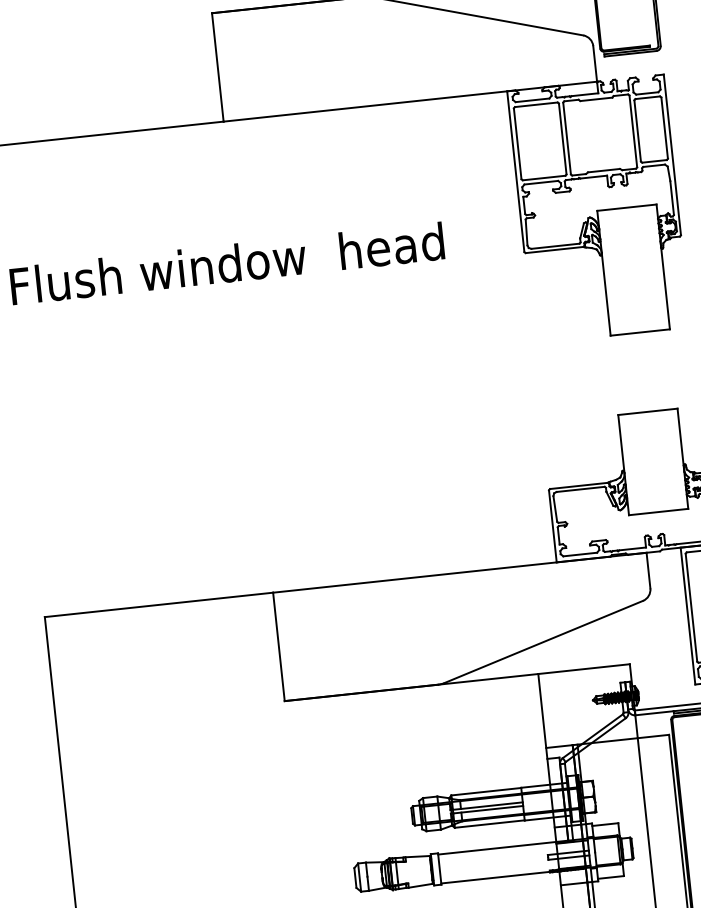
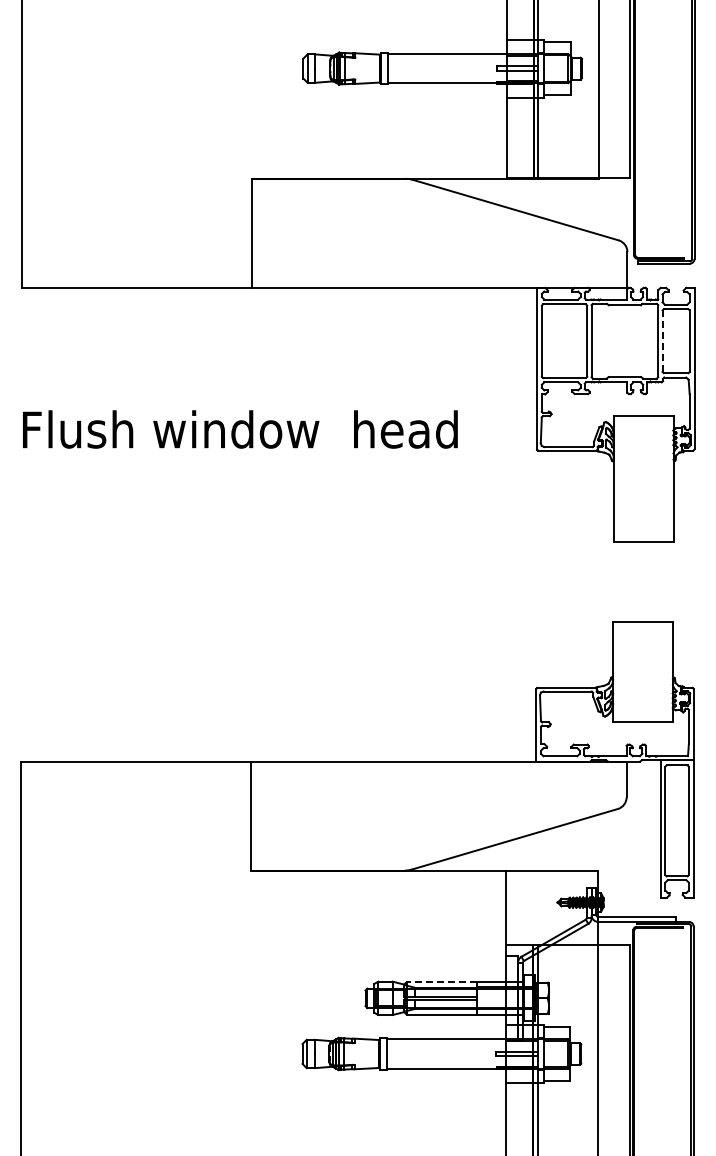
line: (637, 131) -> (662, 341), solid -> dashed
line: (486, 792) -> (441, 982), solid -> dashed

